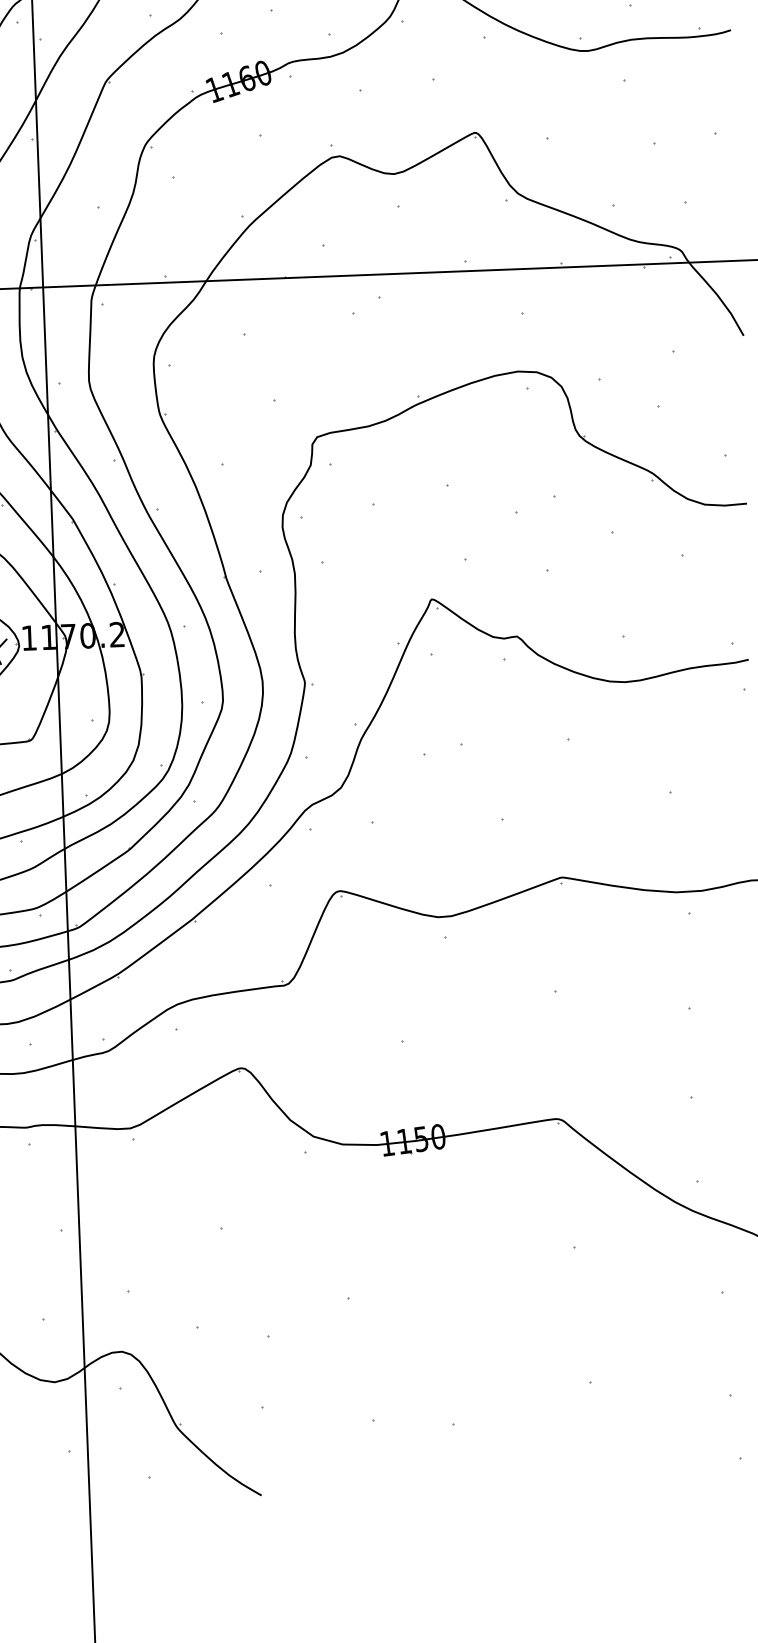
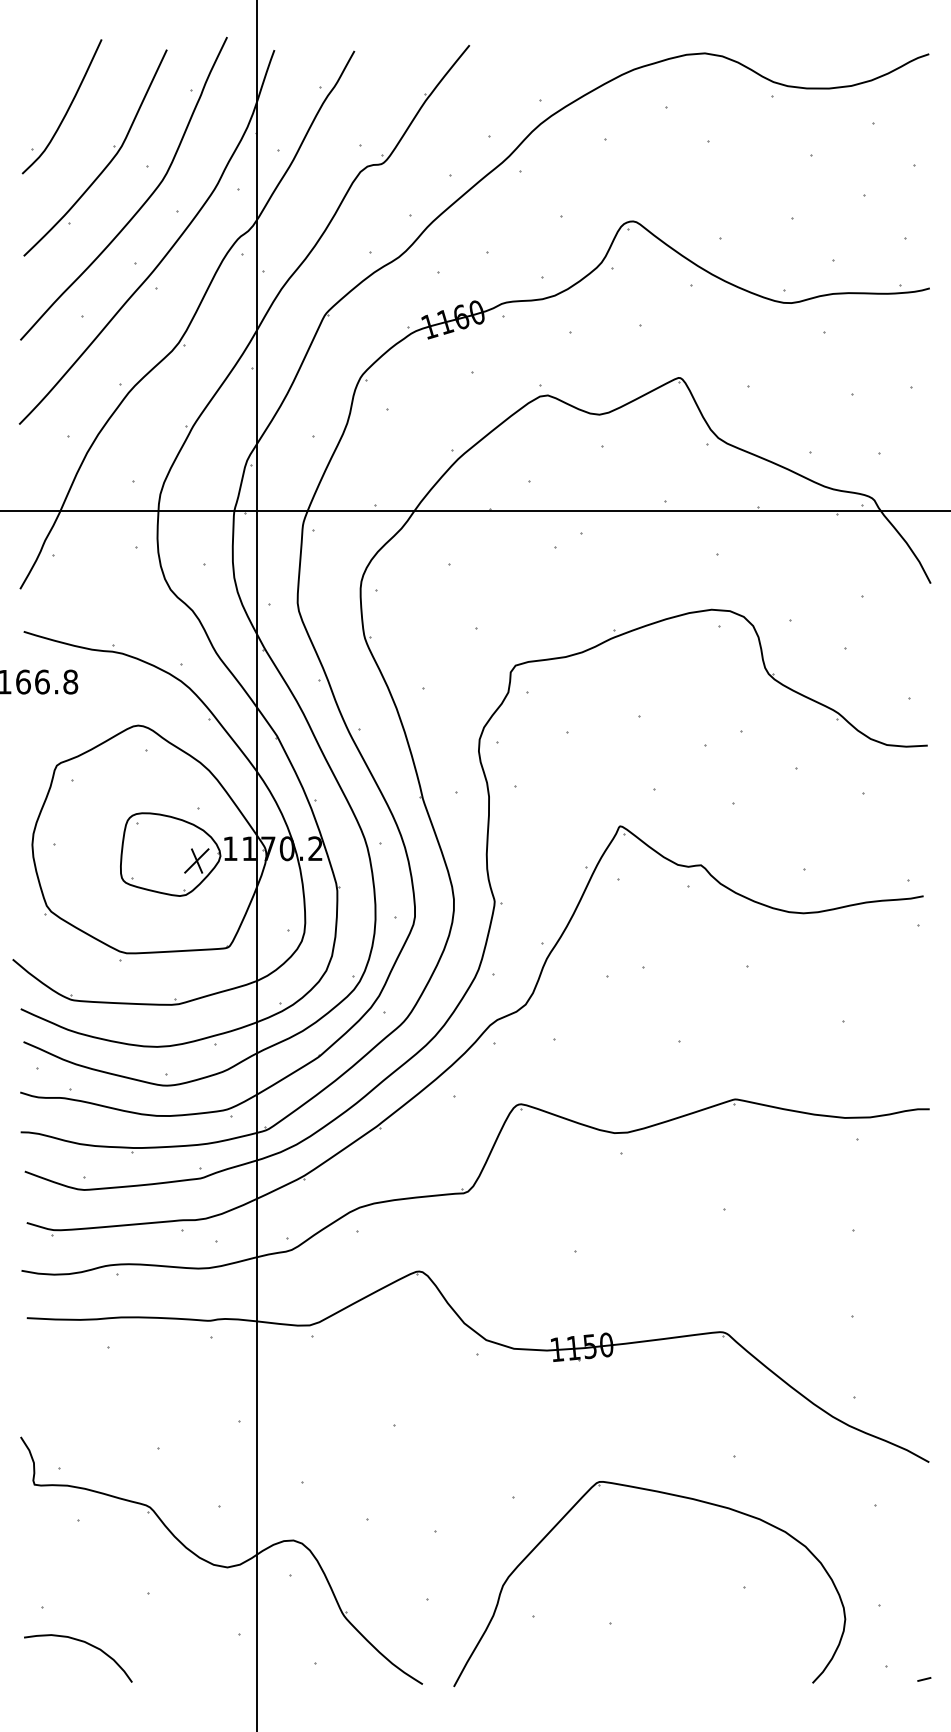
part: (505, 1289) -> (665, 1494), added

